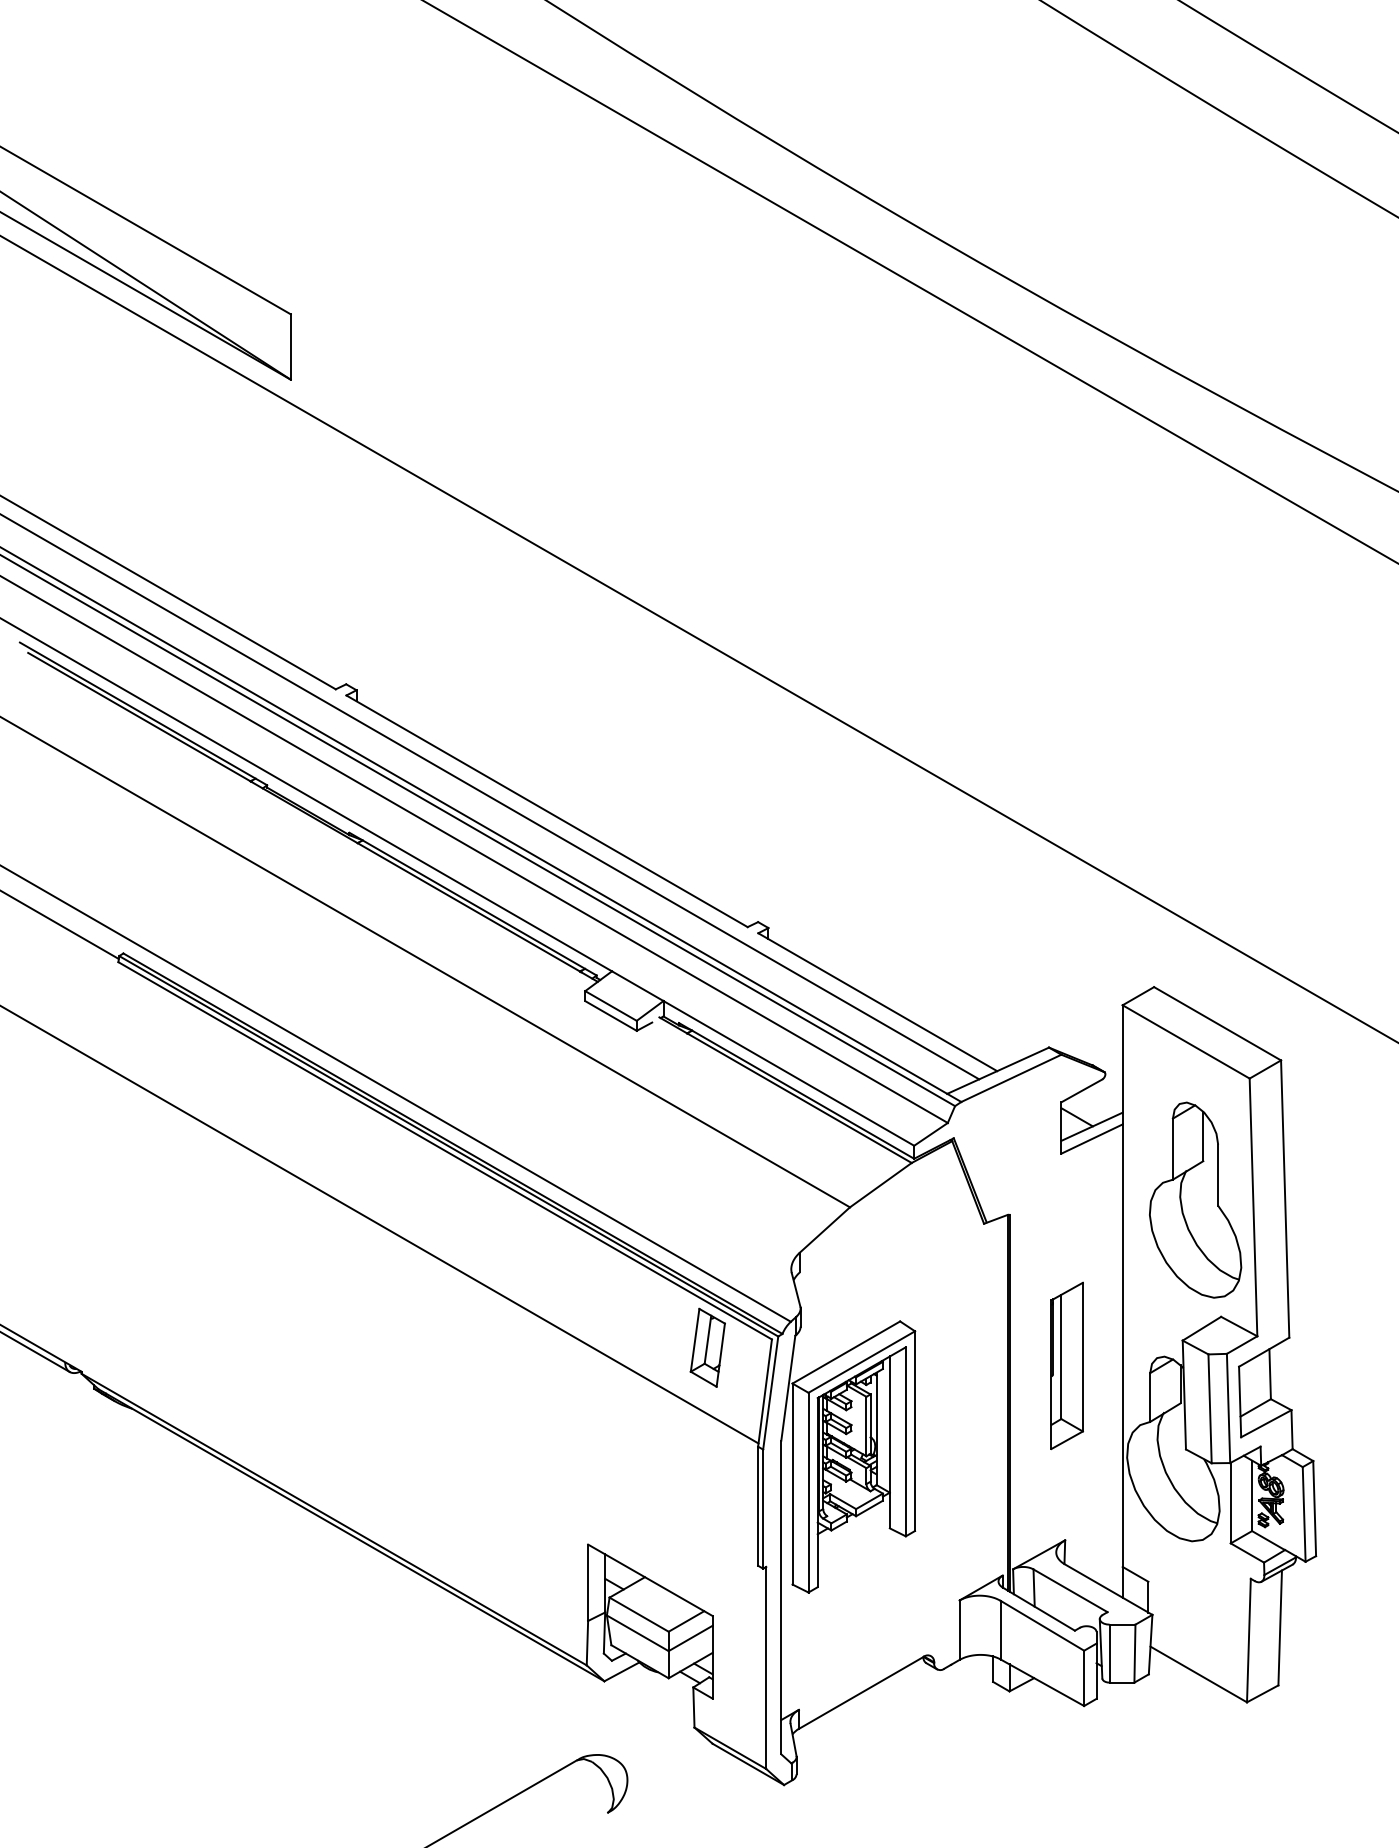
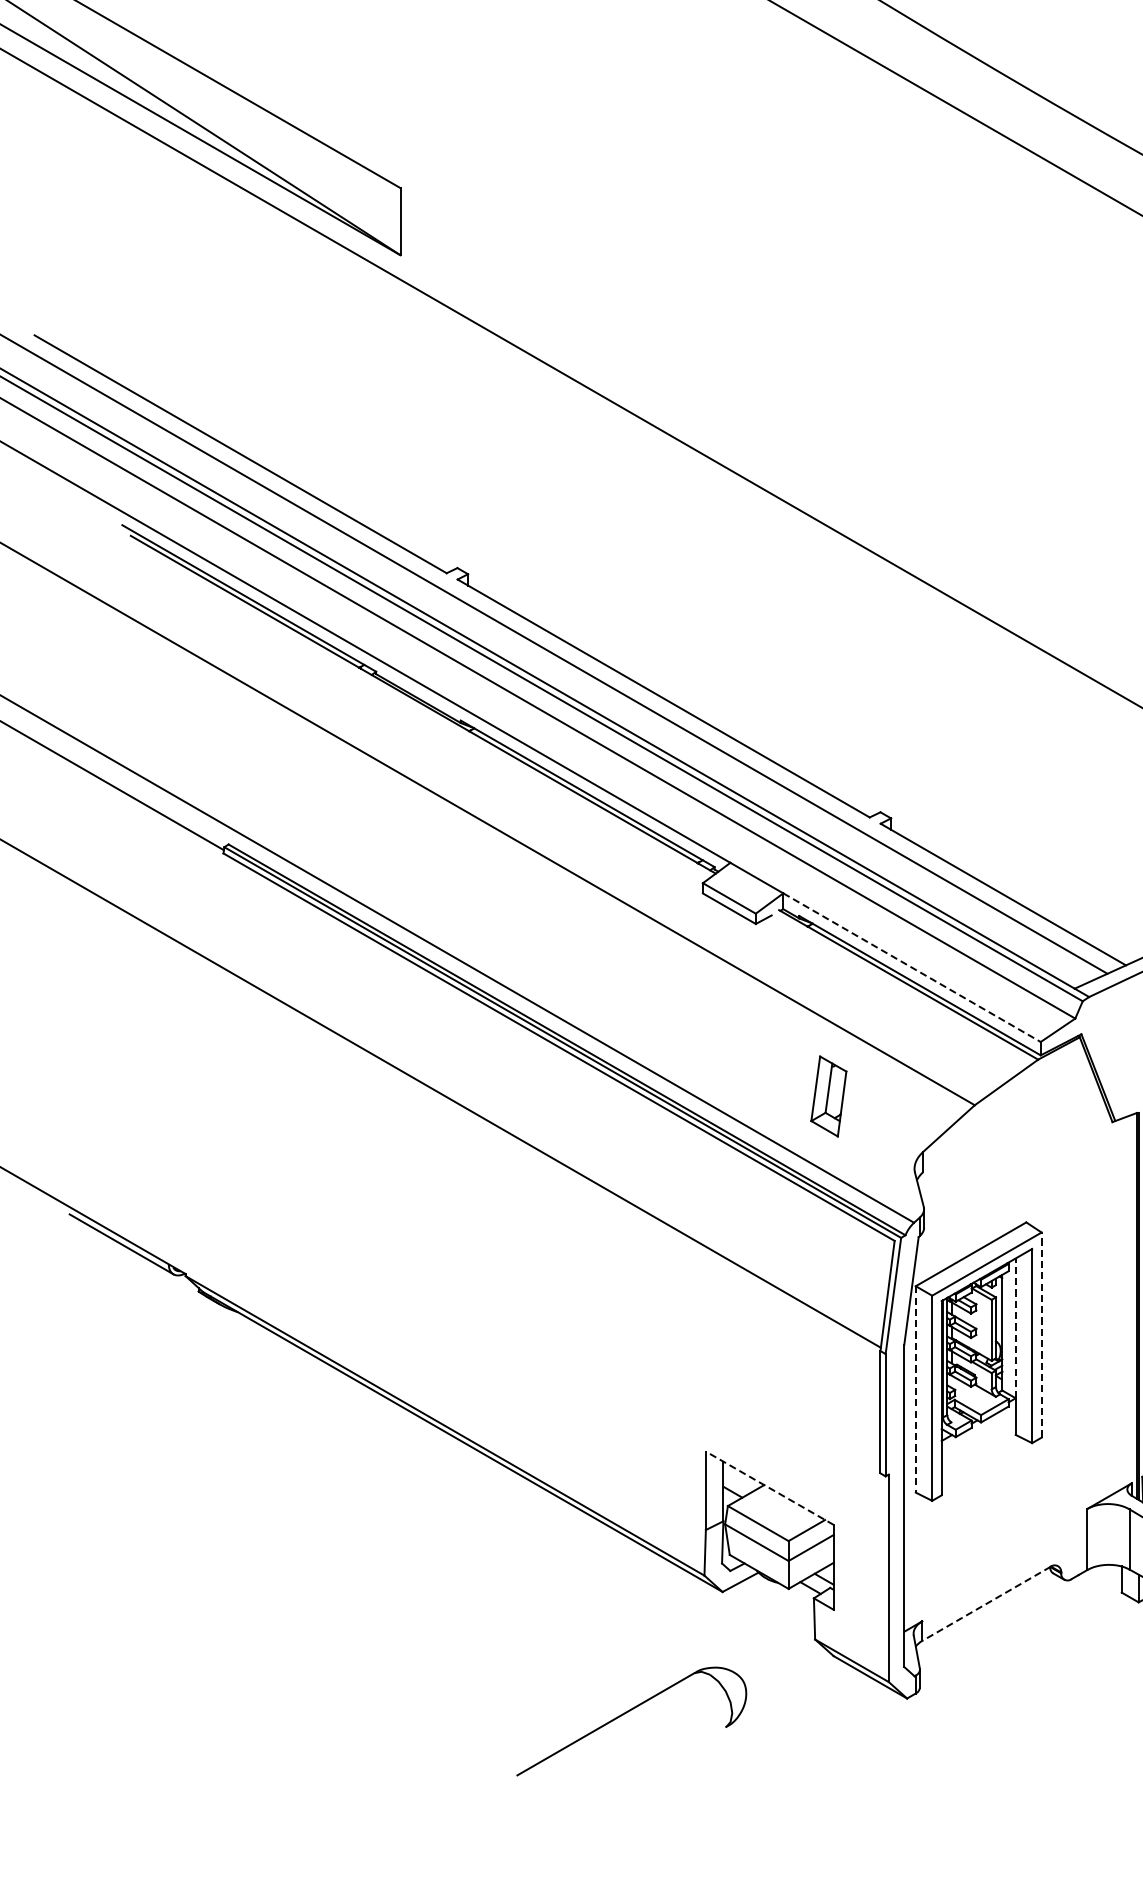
line: (788, 1073) -> (911, 967), solid -> dashed
part: (707, 1347) -> (828, 1096), moved
line: (889, 1424) -> (1015, 1328), solid -> dashed
line: (915, 1431) -> (1042, 1335), solid -> dashed
line: (792, 1484) -> (915, 1389), solid -> dashed
line: (650, 1580) -> (769, 1488), solid -> dashed
line: (860, 1693) -> (985, 1604), solid -> dashed

